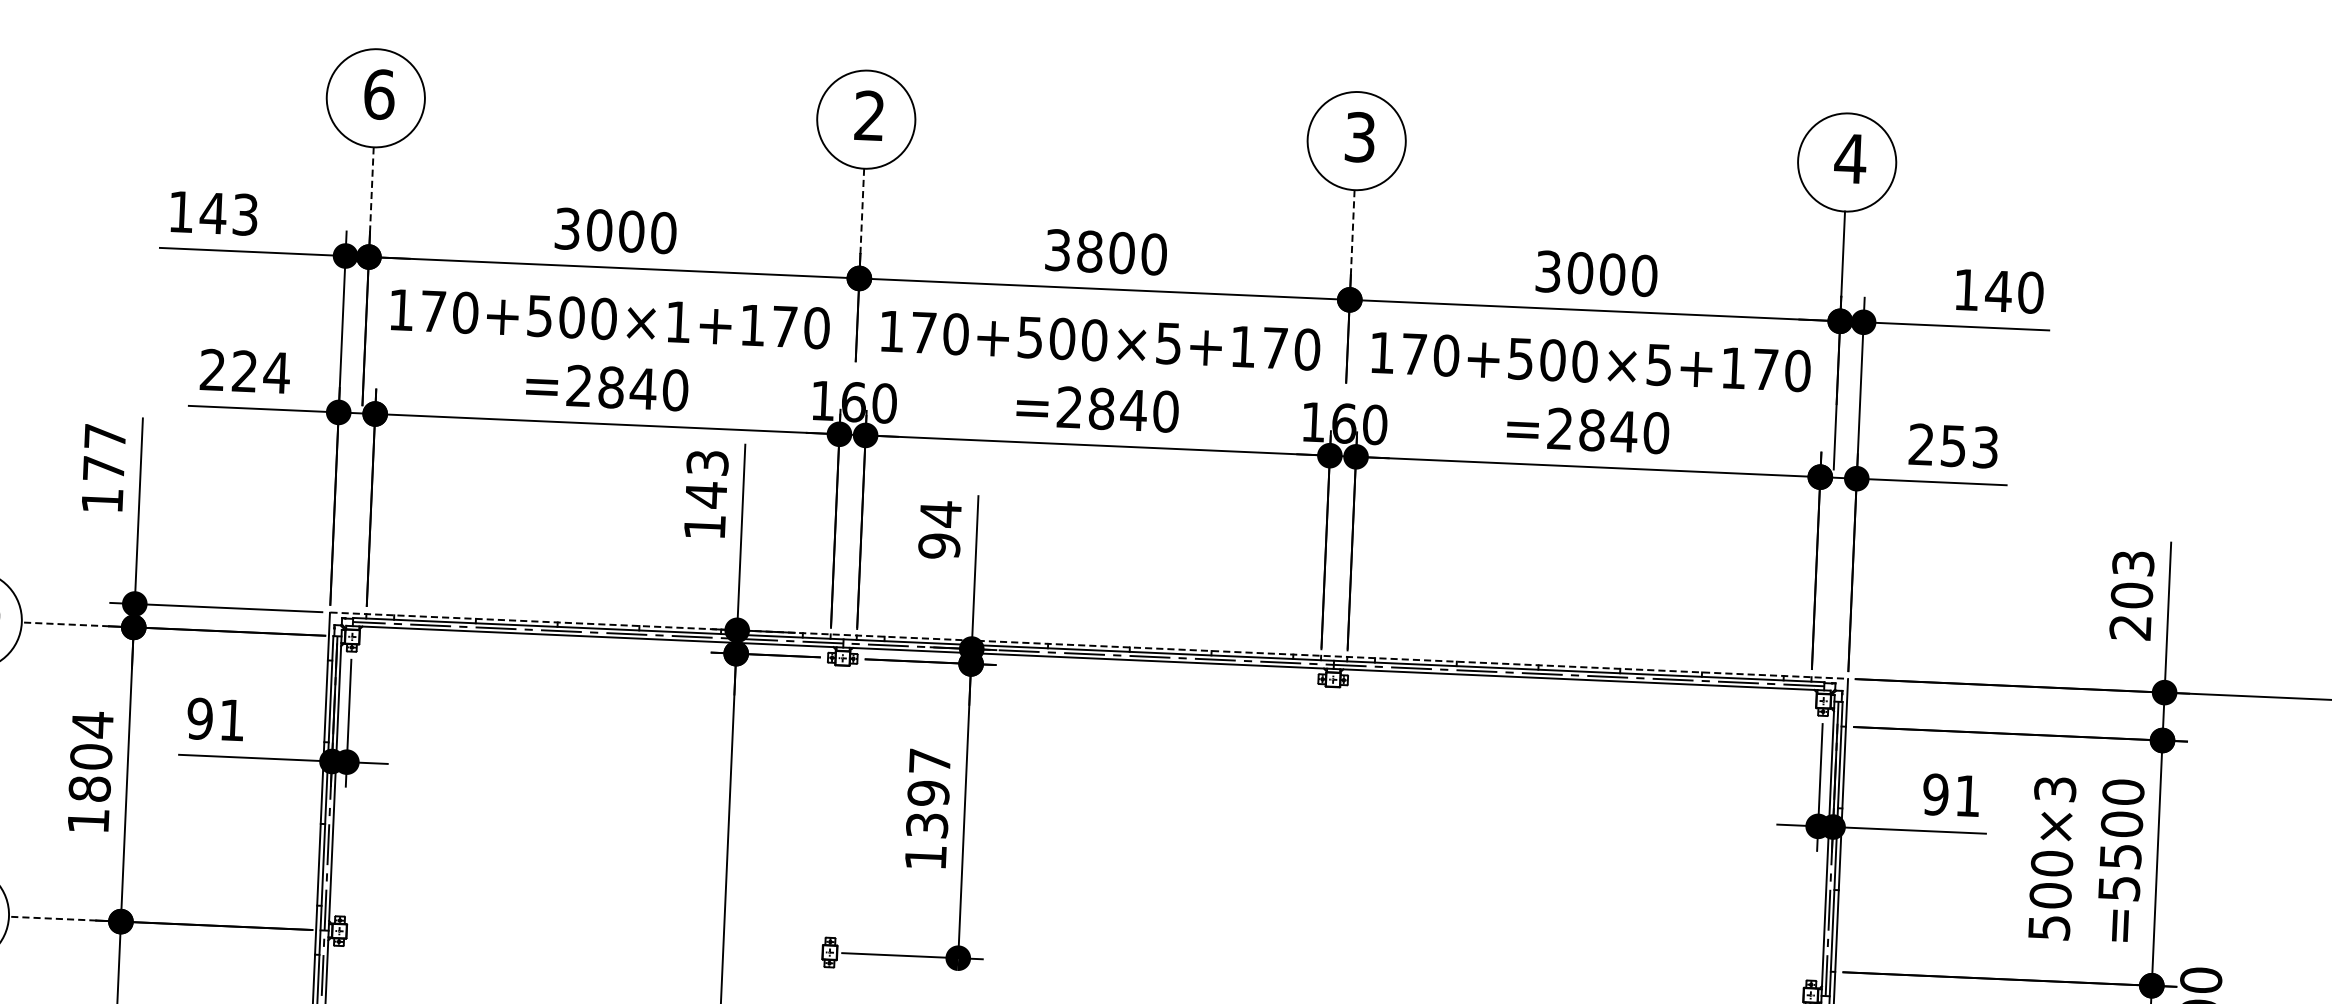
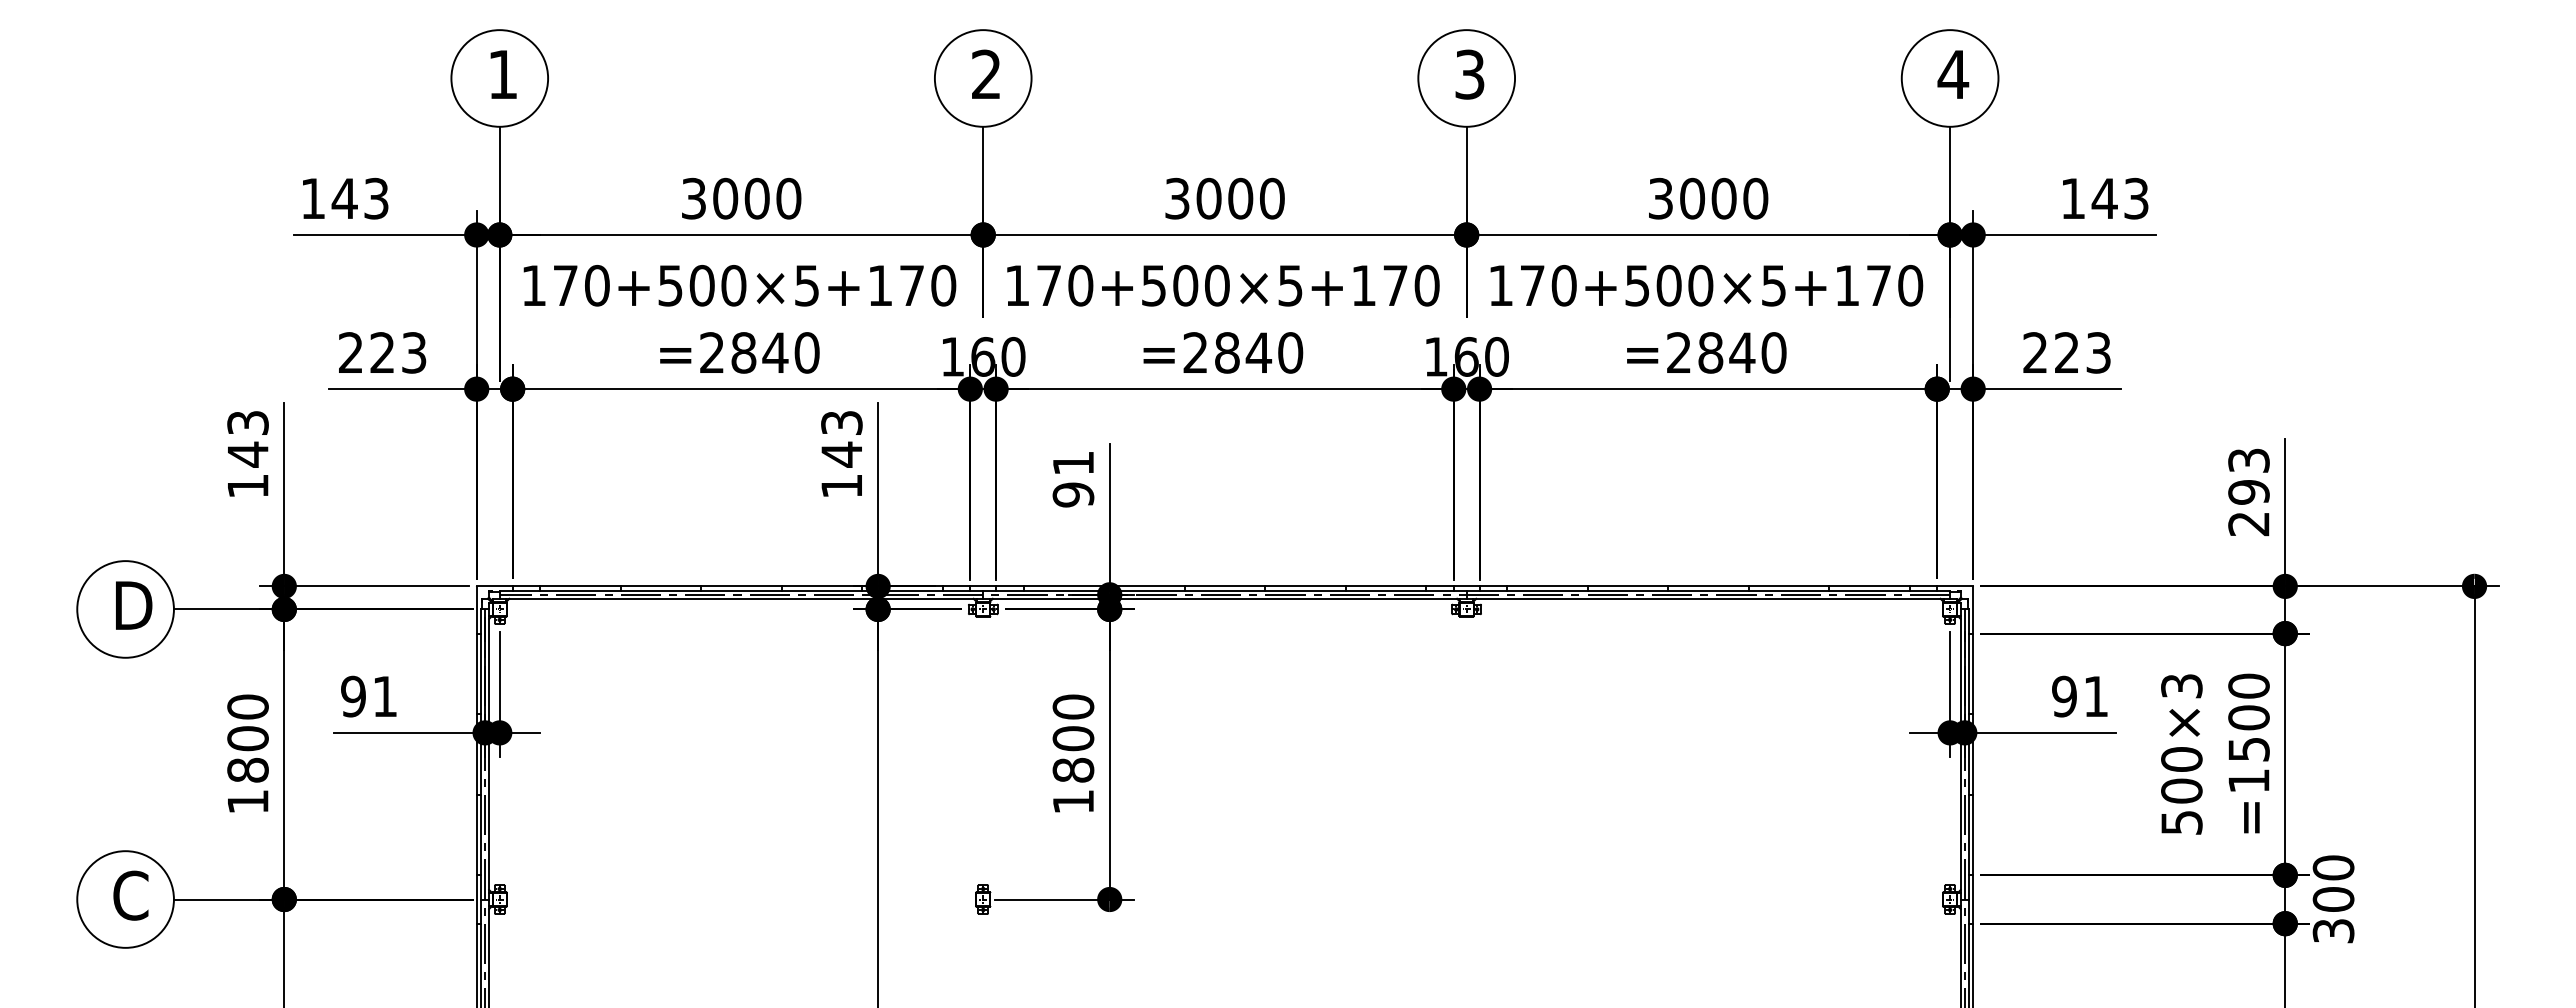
text: (379, 94) -> (503, 74), 6 -> 1
line: (371, 189) -> (499, 168), dashed -> solid
line: (862, 211) -> (983, 168), dashed -> solid
line: (1352, 232) -> (1466, 168), dashed -> solid
text: (1089, 251) -> (1208, 198), 3800 -> 3000
text: (2030, 292) -> (2136, 198), 140 -> 143
text: (677, 321) -> (806, 285), 170+500×1+170 -> 170+500×5+170
text: (277, 372) -> (414, 352), 224 -> 223
text: (1953, 445) -> (2066, 352), 253 -> 223
text: (103, 453) -> (247, 439), 177 -> 143
text: (940, 514) -> (1073, 463), 94 -> 91
text: (2131, 594) -> (2248, 491), 203 -> 293
line: (64, 624) -> (216, 609), dashed -> solid
line: (1088, 645) -> (1224, 586), dashed -> solid
text: (92, 725) -> (247, 707), 1804 -> 1800
text: (928, 793) -> (1073, 738), 1397 -> 1800
text: (2118, 887) -> (2248, 780), =5500 -> =1500
line: (52, 918) -> (216, 899), dashed -> solid

